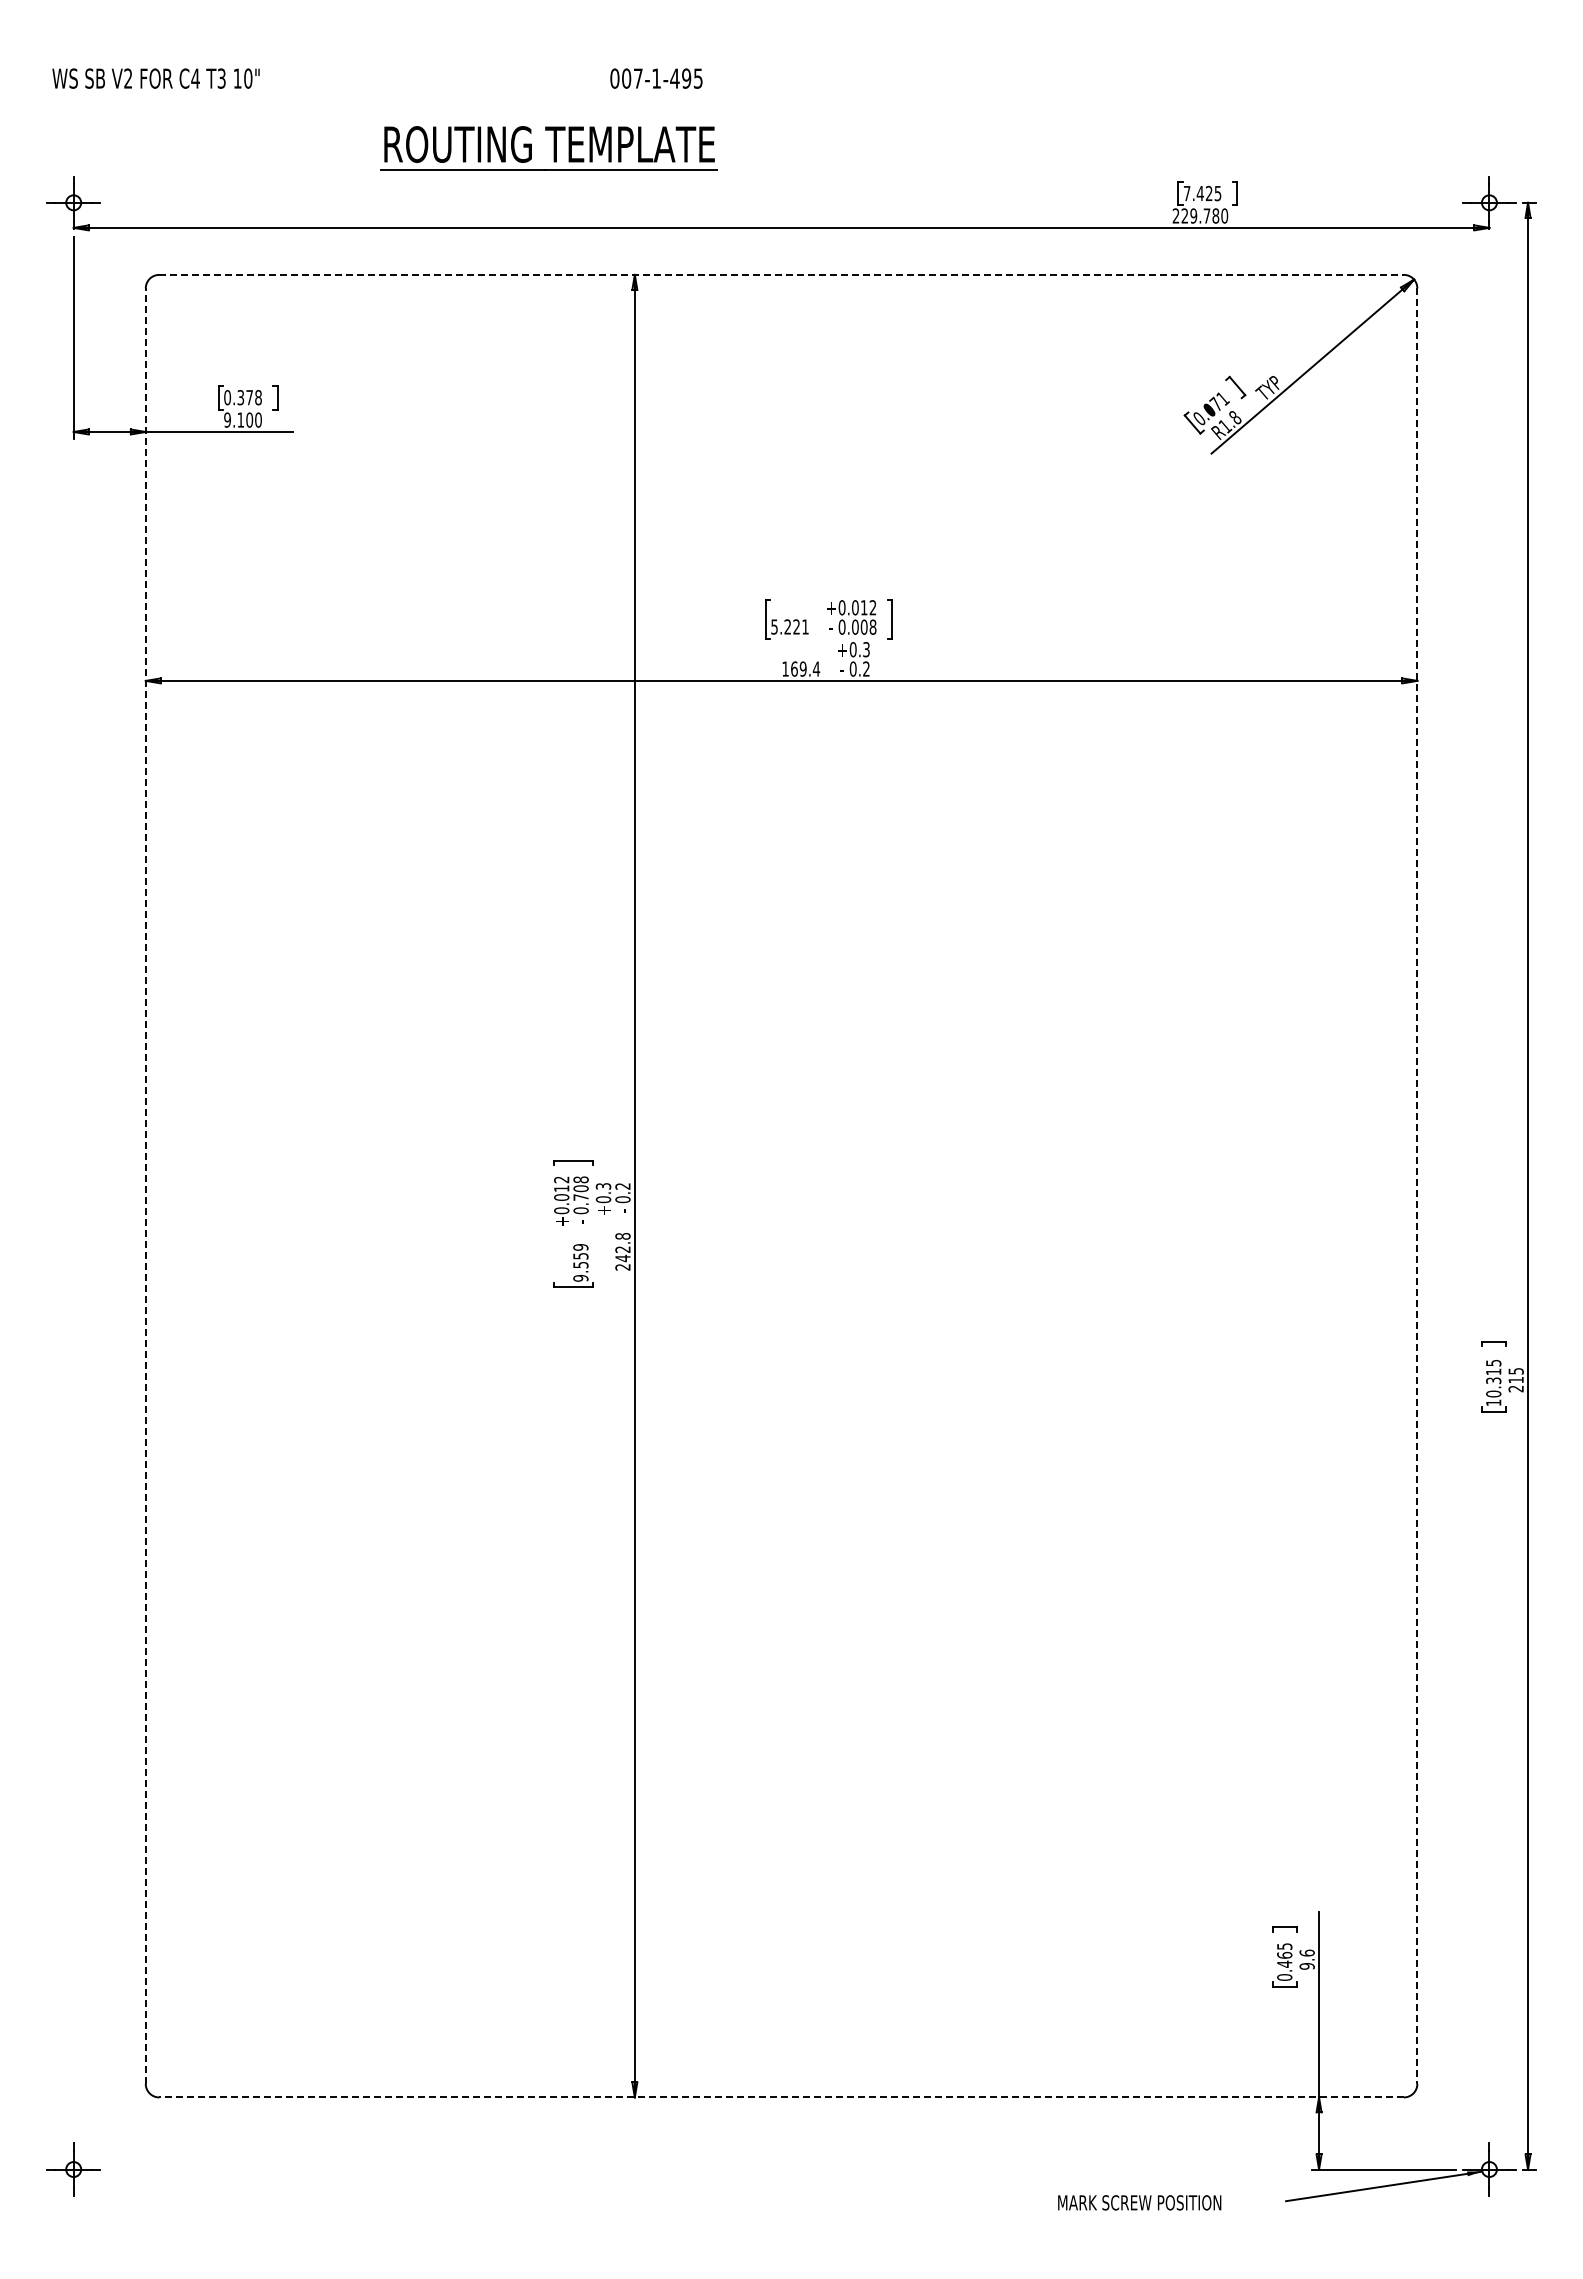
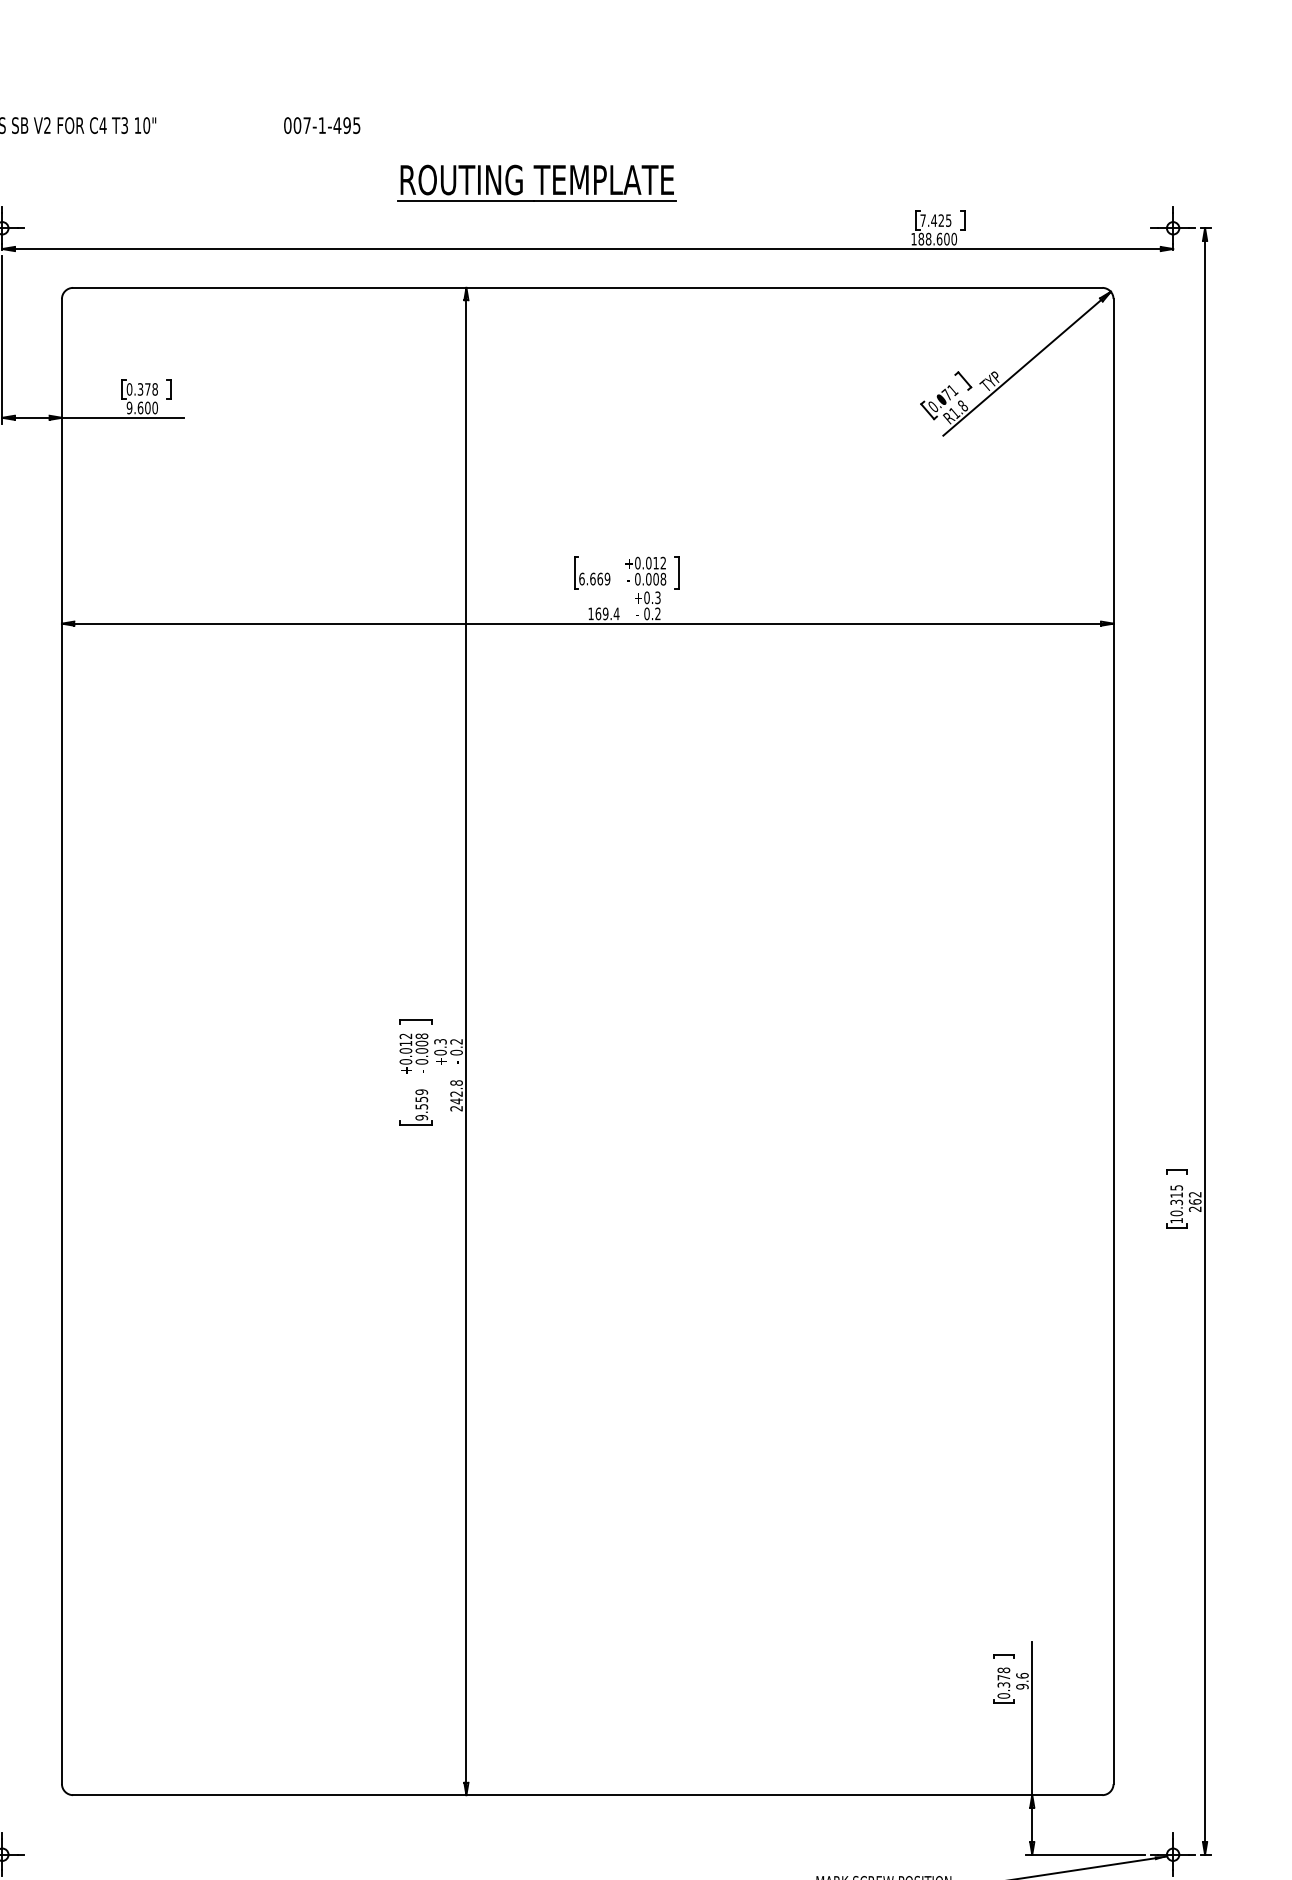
text: (656, 78) -> (322, 125), moved
part: (548, 148) -> (536, 183), moved
text: (1195, 215) -> (930, 238), 229.780 -> 188.600
line: (782, 274) -> (588, 287), dashed -> solid
text: (240, 419) -> (140, 407), 9.100 -> 9.600
text: (789, 626) -> (594, 578), 5.221 -> 6.669
line: (145, 1186) -> (61, 1041), dashed -> solid
line: (1417, 1186) -> (1113, 1041), dashed -> solid
text: (580, 1197) -> (421, 1050), 0.708 -> 0.008
text: (1515, 1375) -> (1194, 1198), 215 -> 262
text: (1284, 1955) -> (1003, 1677), 0.465 -> 0.378
line: (781, 2097) -> (587, 1795), dashed -> solid

